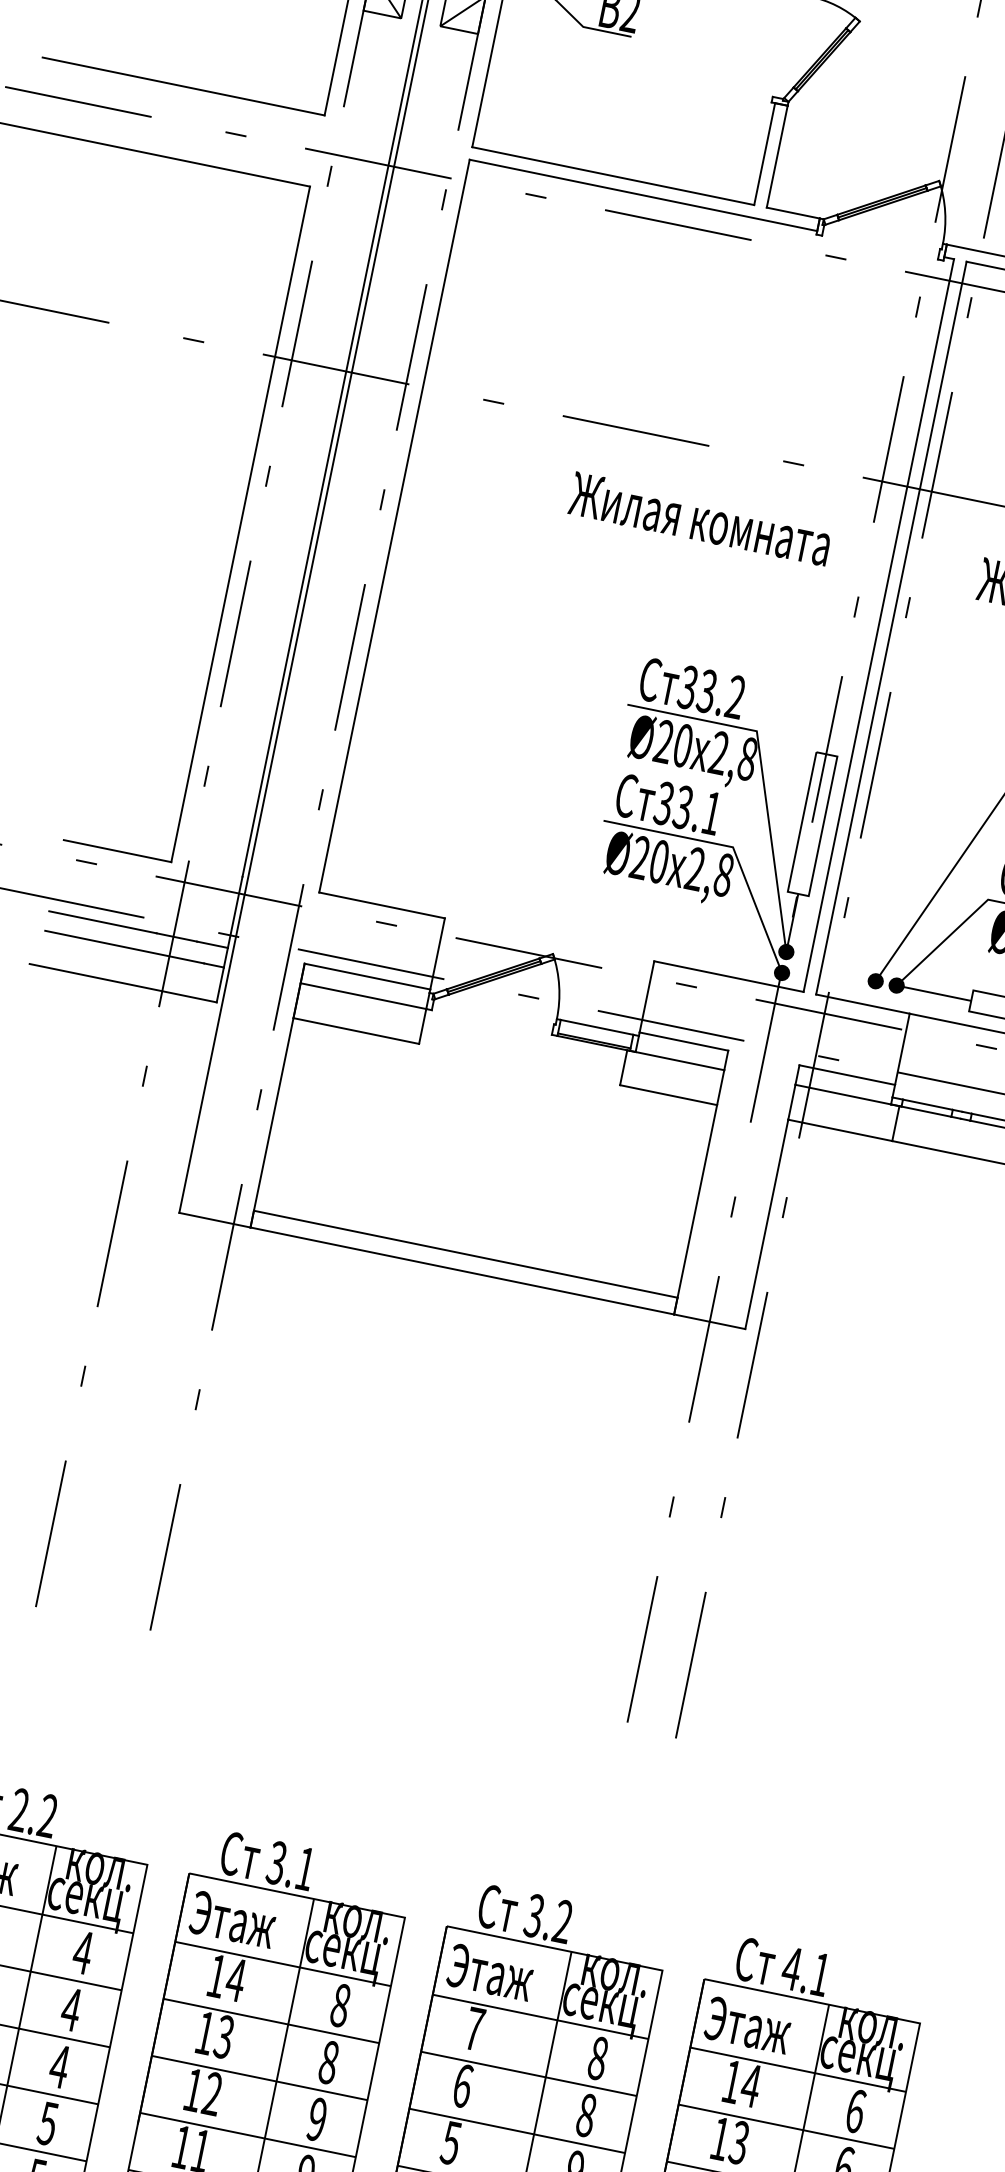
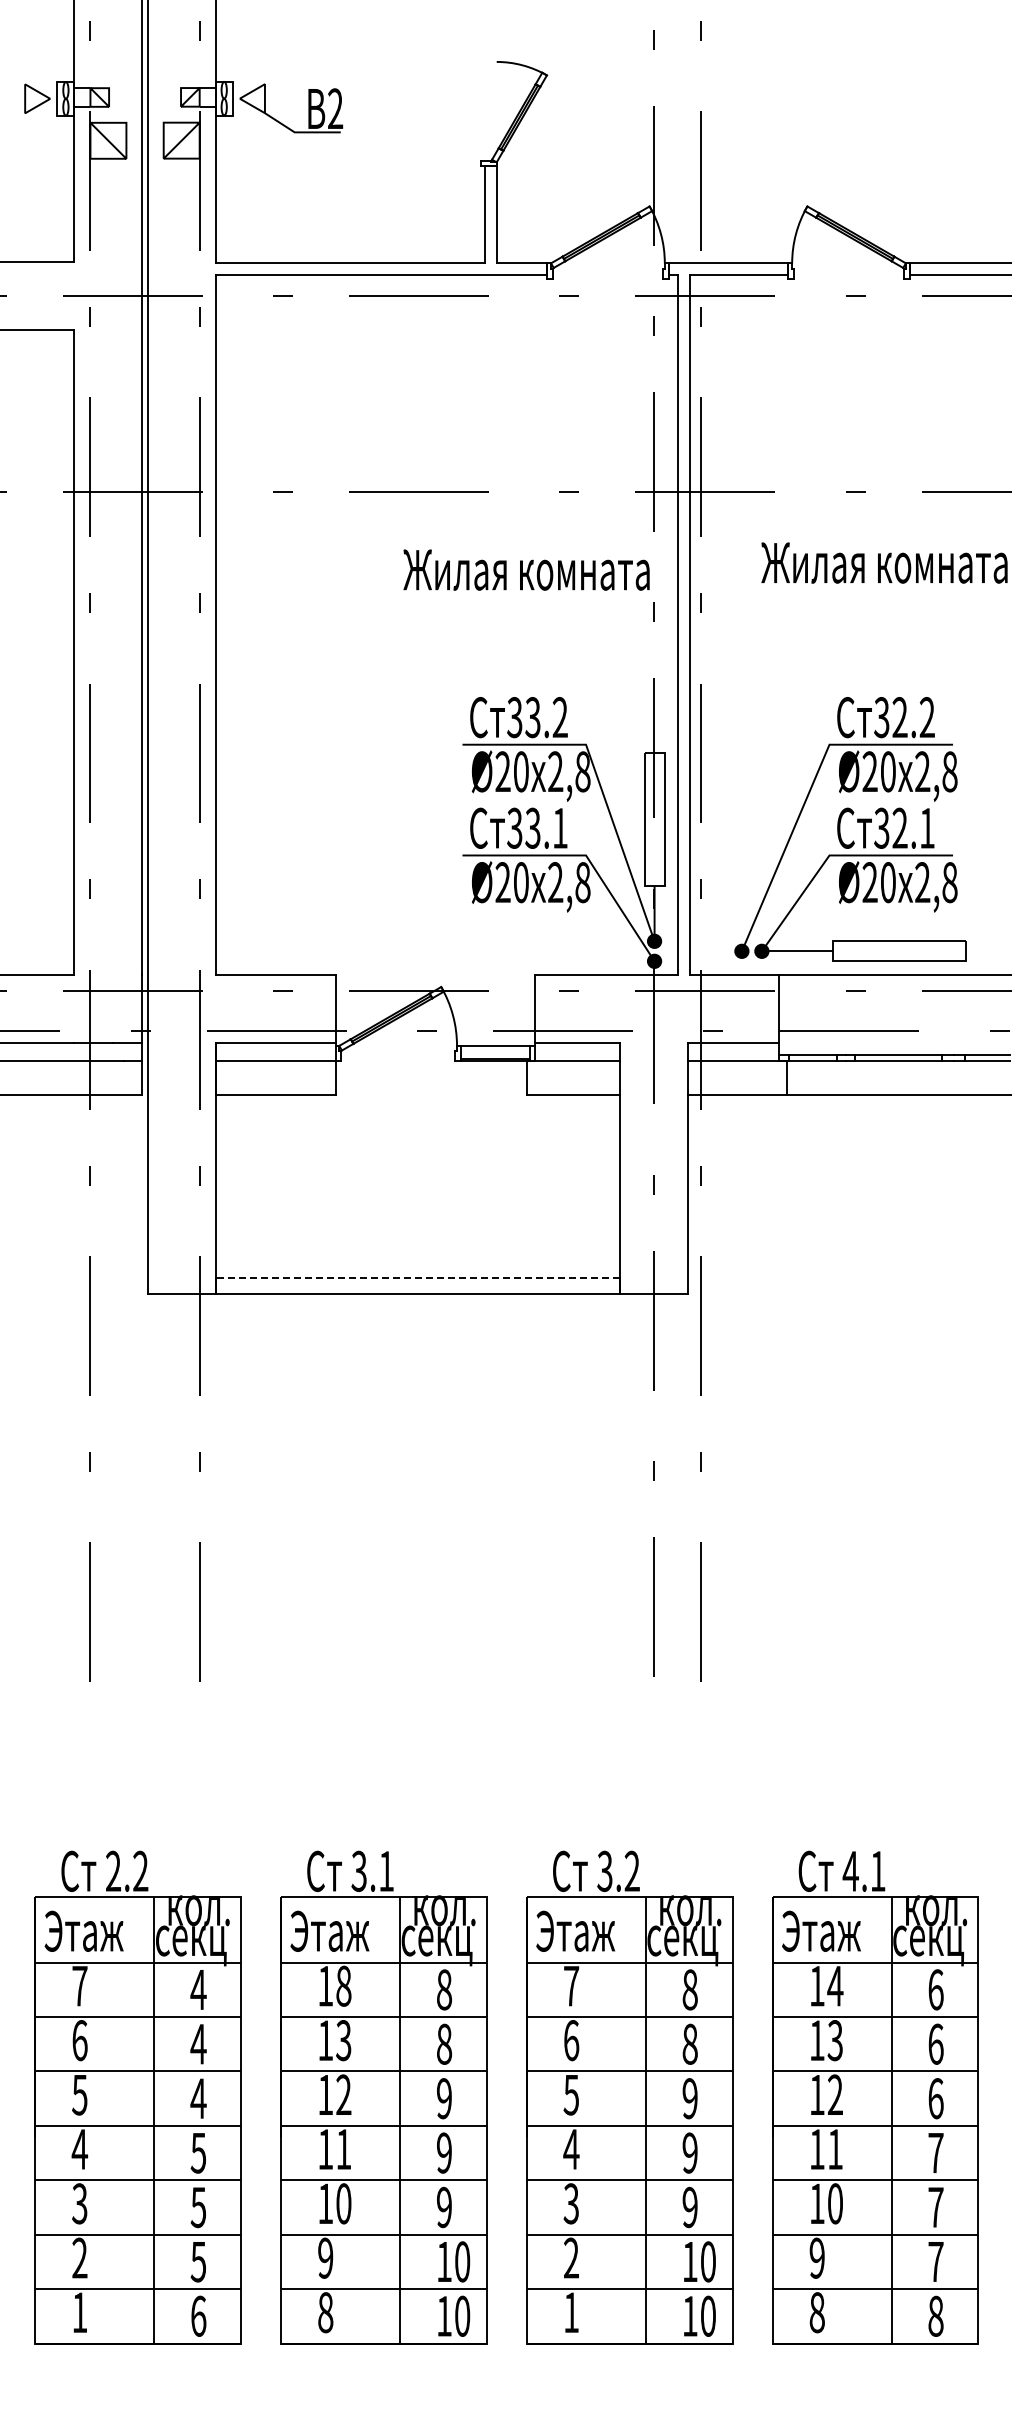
text: (700, 518) -> (526, 569), moved
line: (465, 1254) -> (417, 1278), solid -> dashed
text: (235, 1979) -> (343, 1985), 14 -> 18

